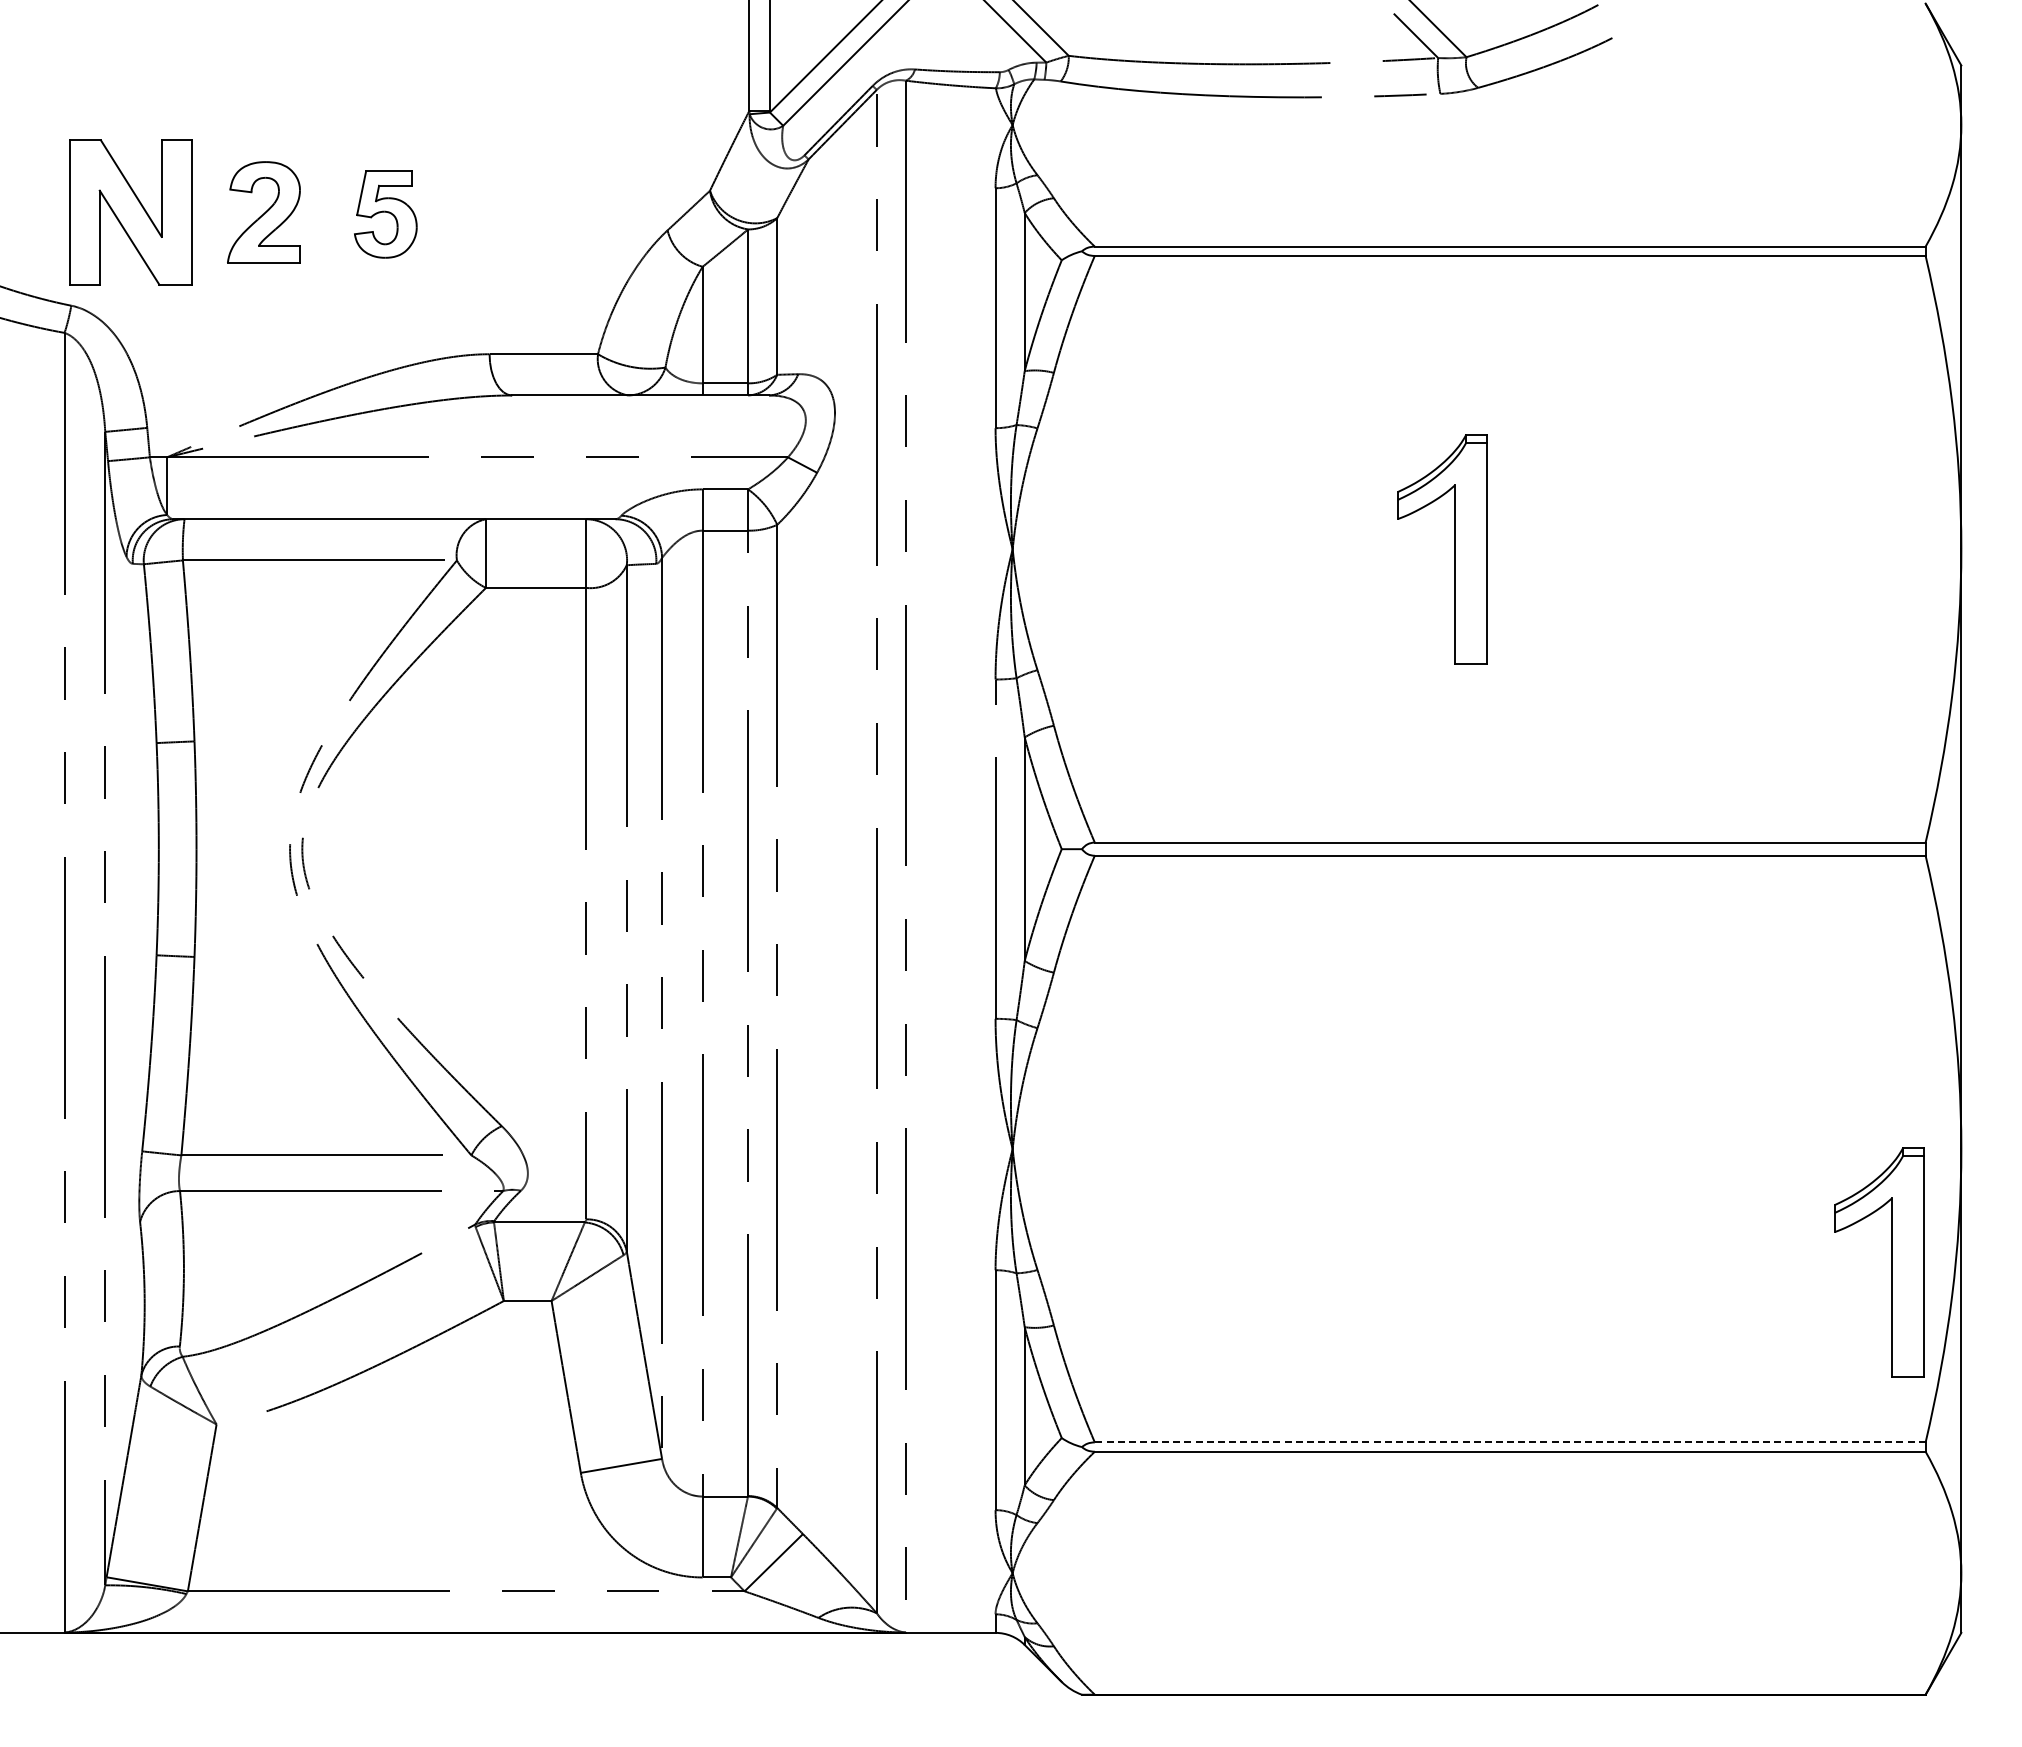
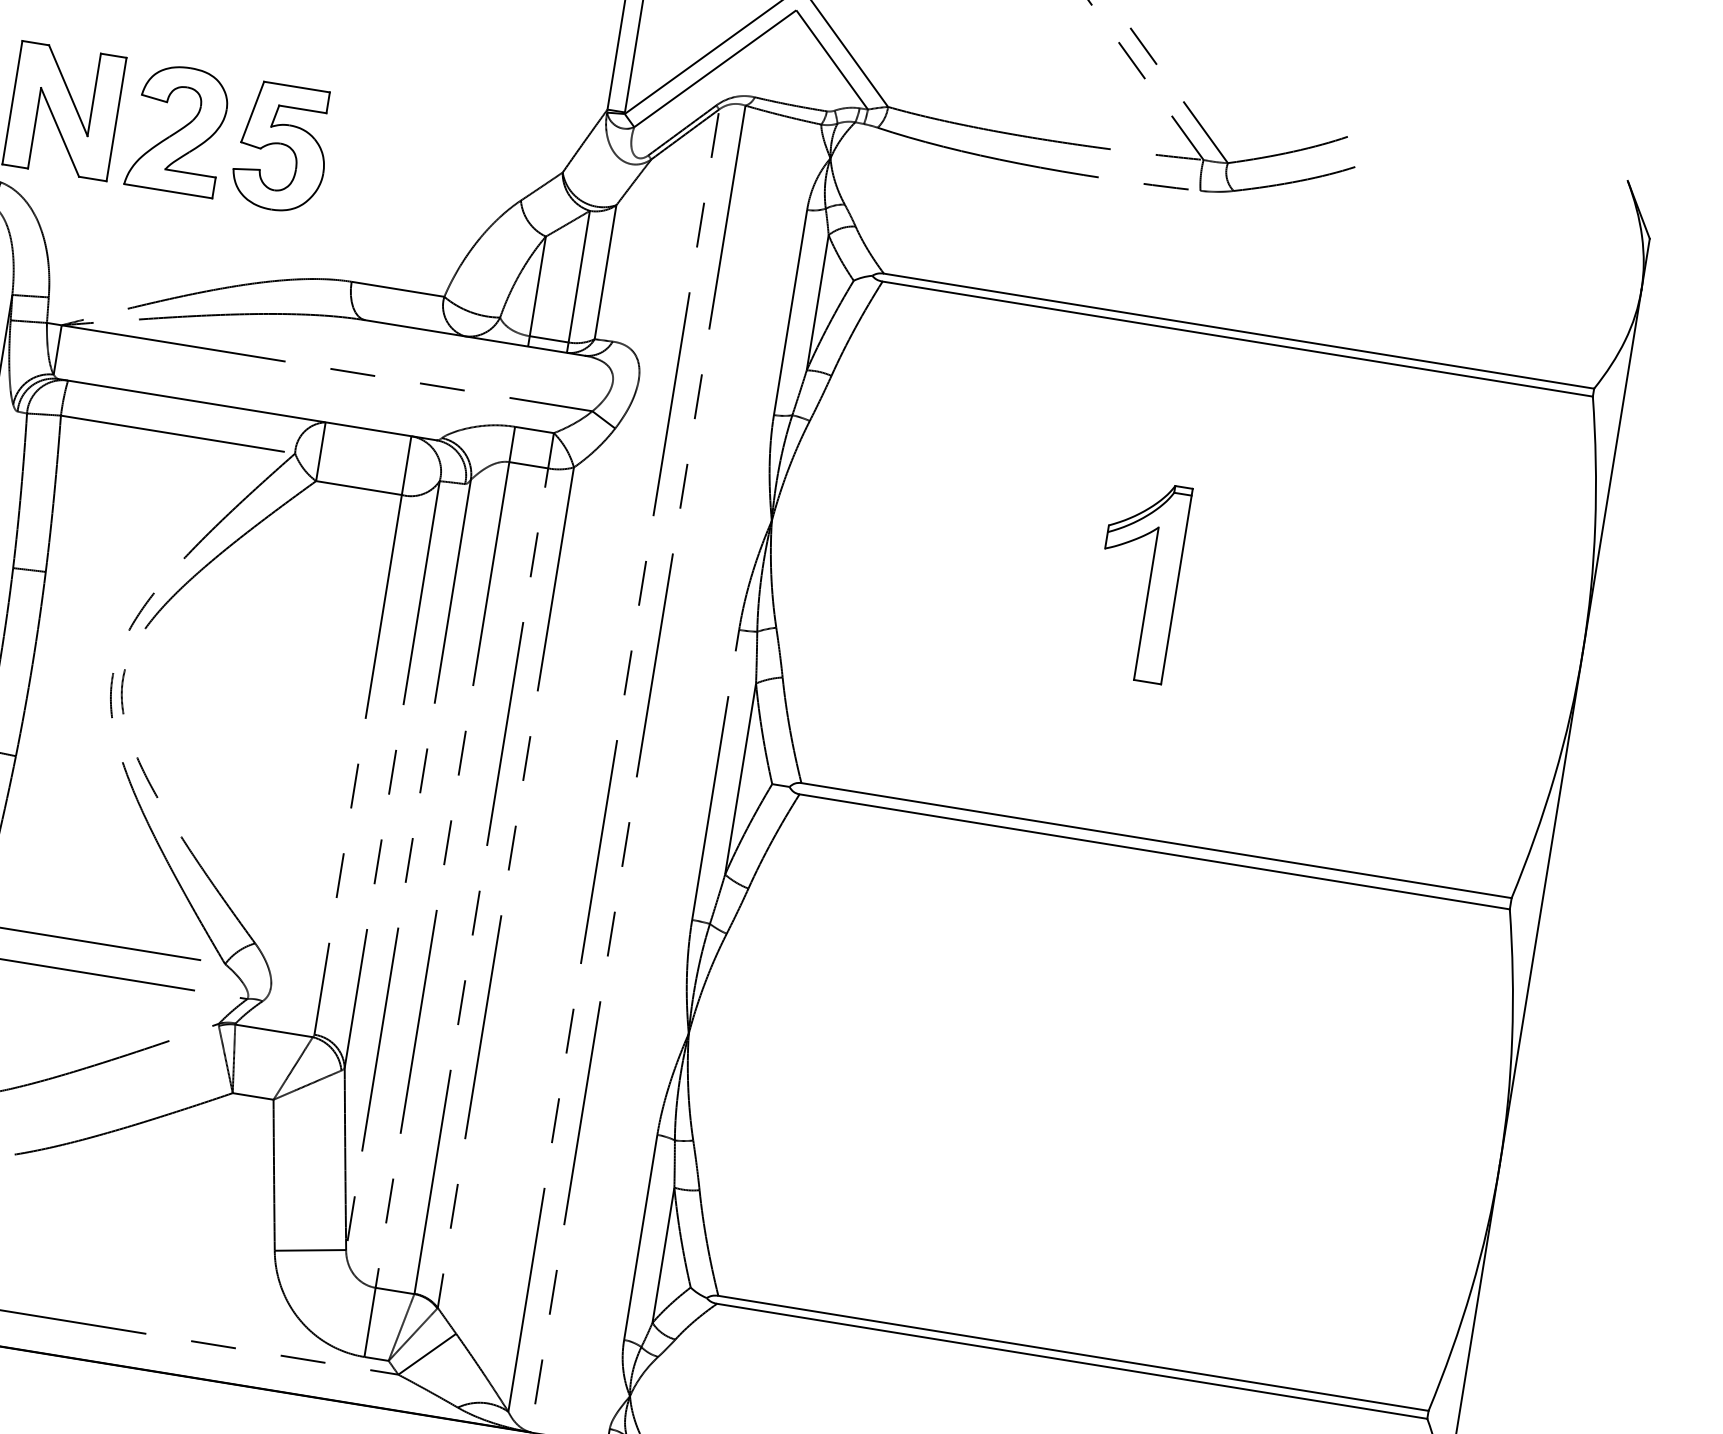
part: (263, 212) -> (178, 129), size x1.43
part: (385, 214) -> (282, 147), size x1.67
part: (1891, 1262) -> (1424, 1252), removed
line: (1509, 1442) -> (1072, 1353), dashed -> solid

